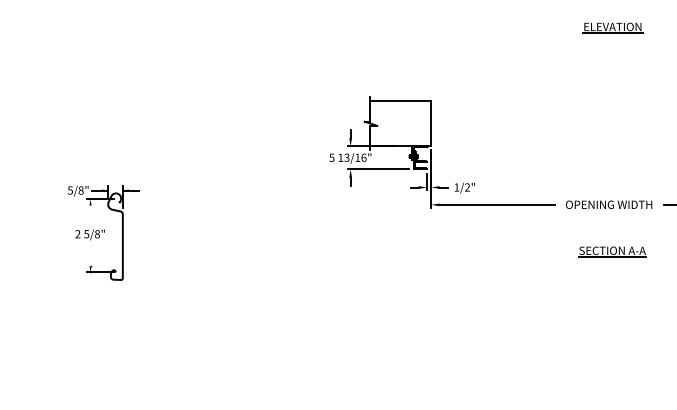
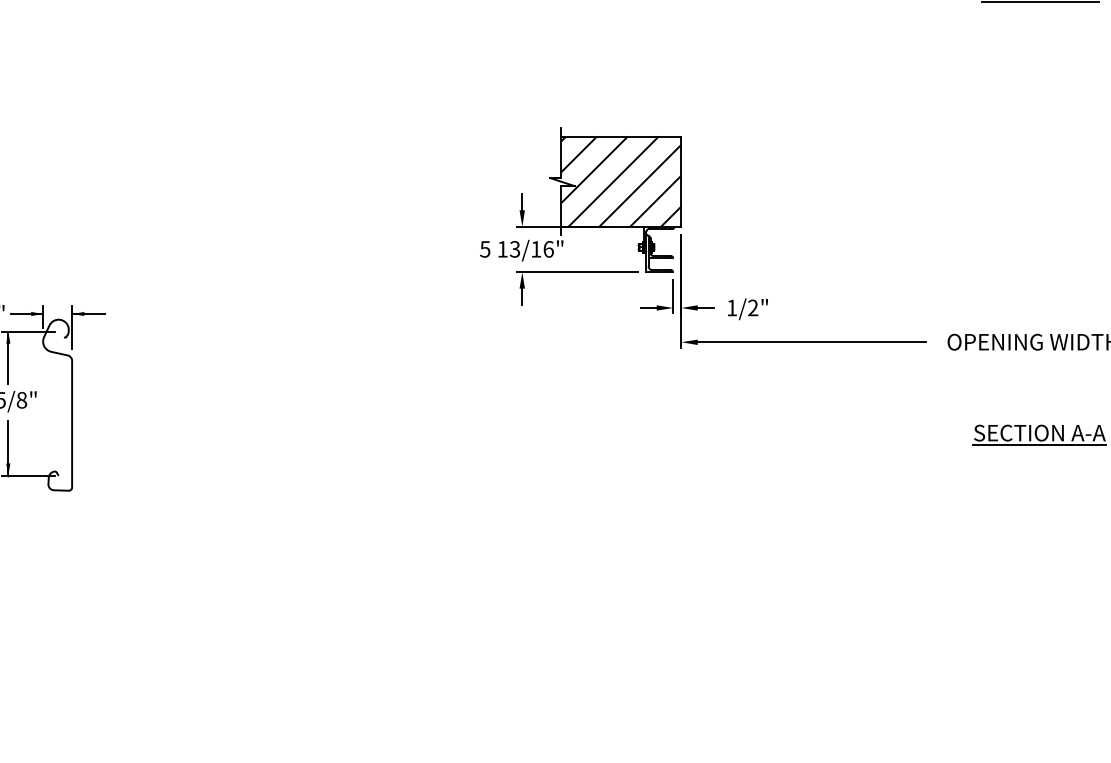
hatch: (398, 123) -> (616, 181), added
line: (90, 212) -> (8, 357), added
line: (90, 258) -> (8, 448), added

